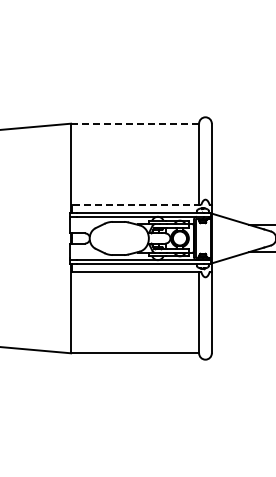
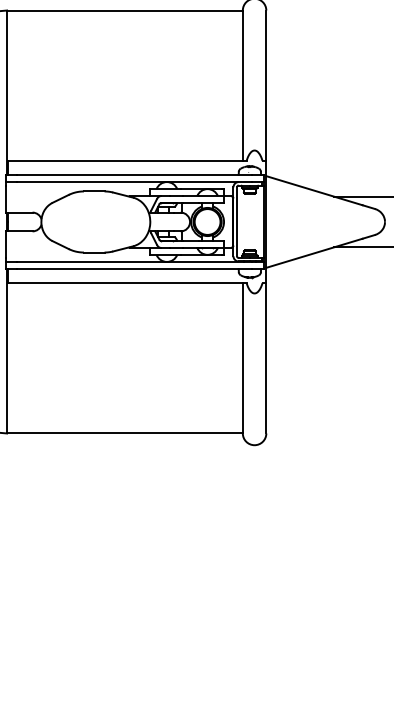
line: (135, 123) -> (125, 10), dashed -> solid
line: (136, 205) -> (127, 161), dashed -> solid

